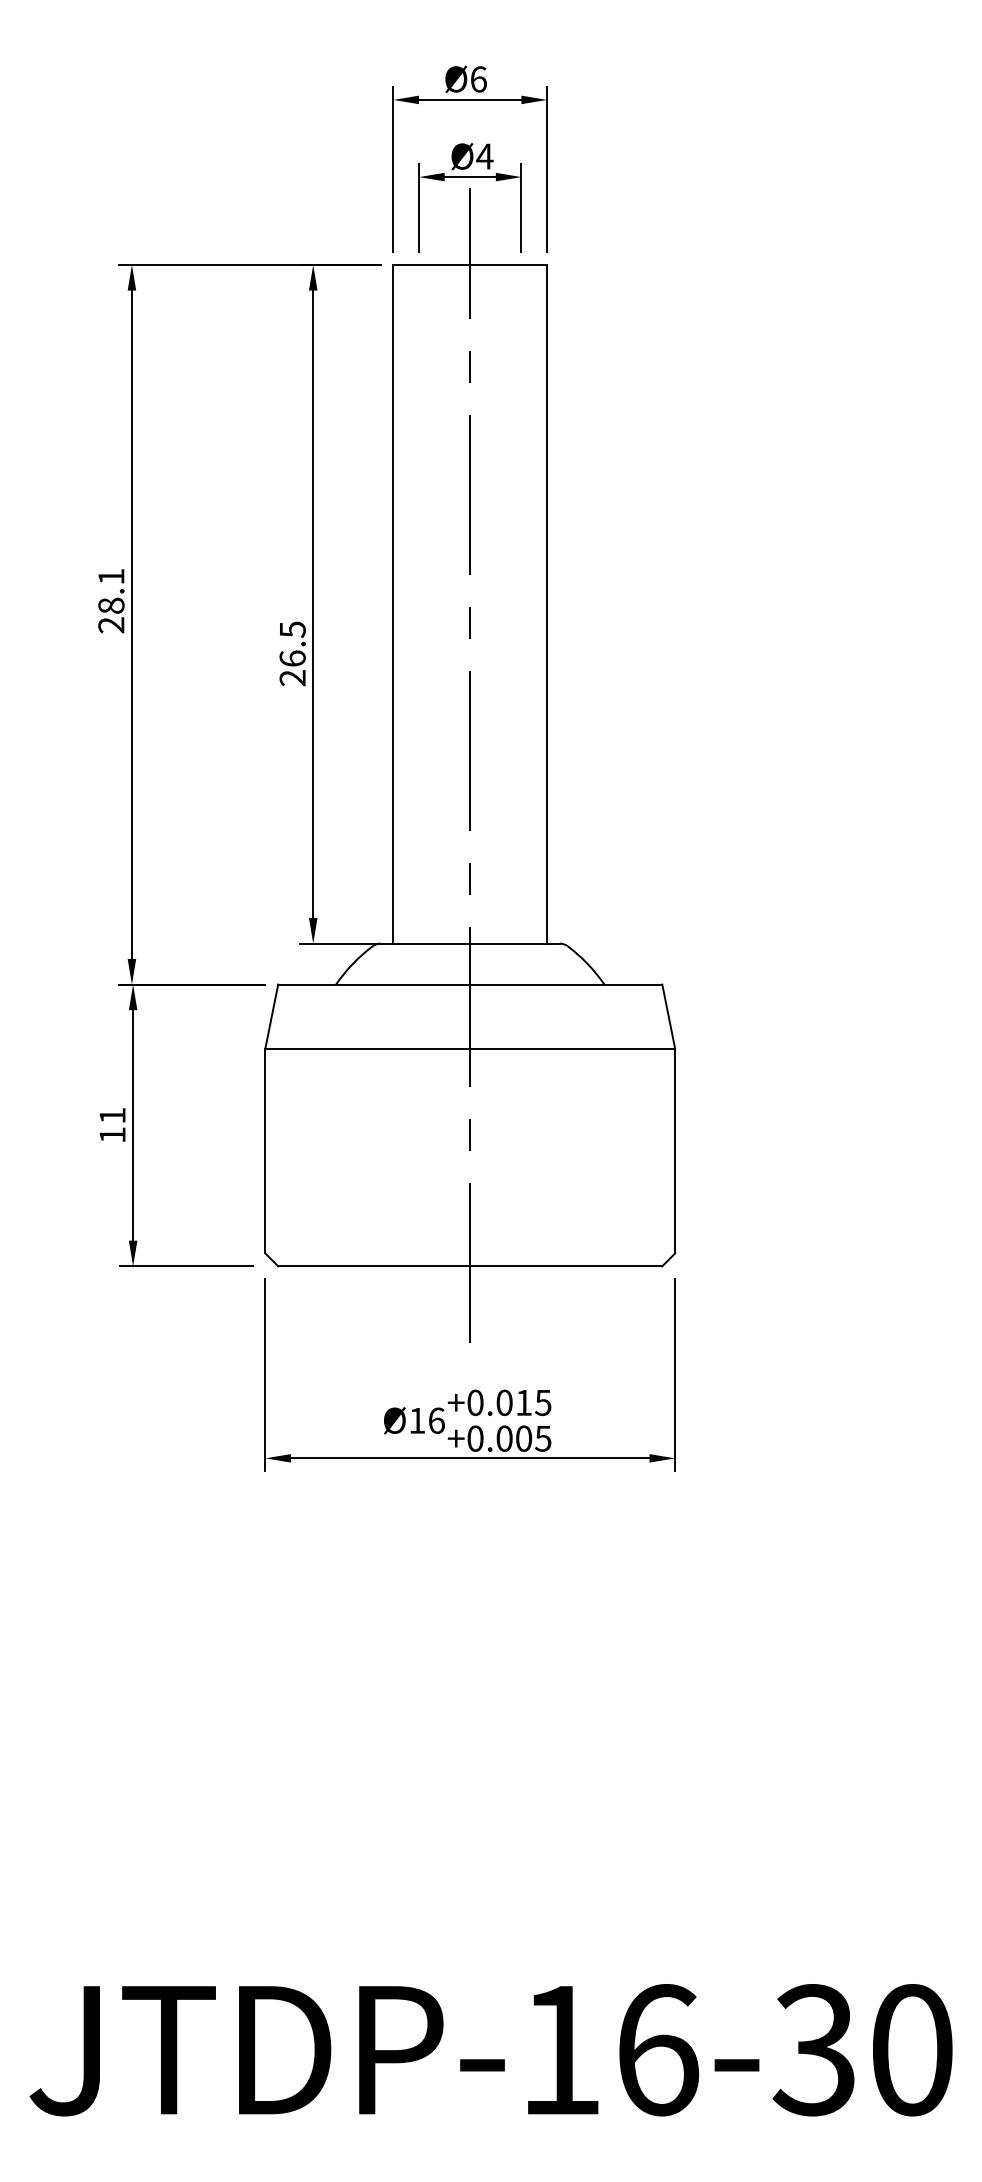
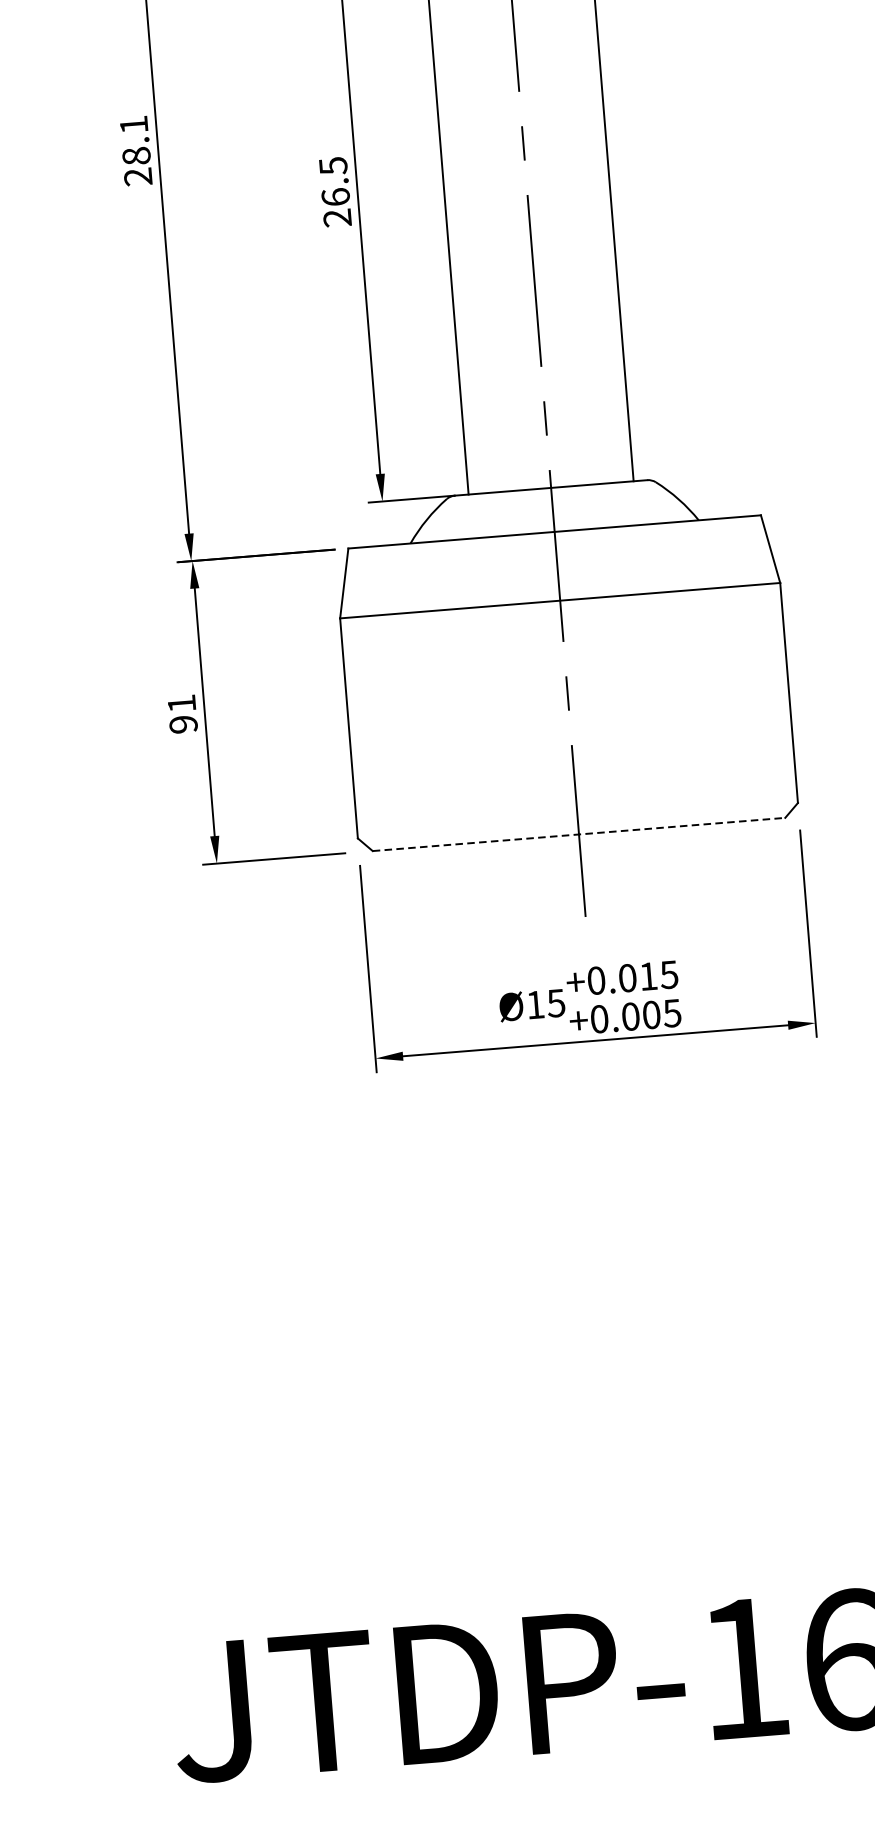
text: (112, 1135) -> (183, 724), 11 -> 91
line: (470, 1266) -> (579, 834), solid -> dashed
text: (436, 1420) -> (556, 1003), Ø16 -> Ø15

